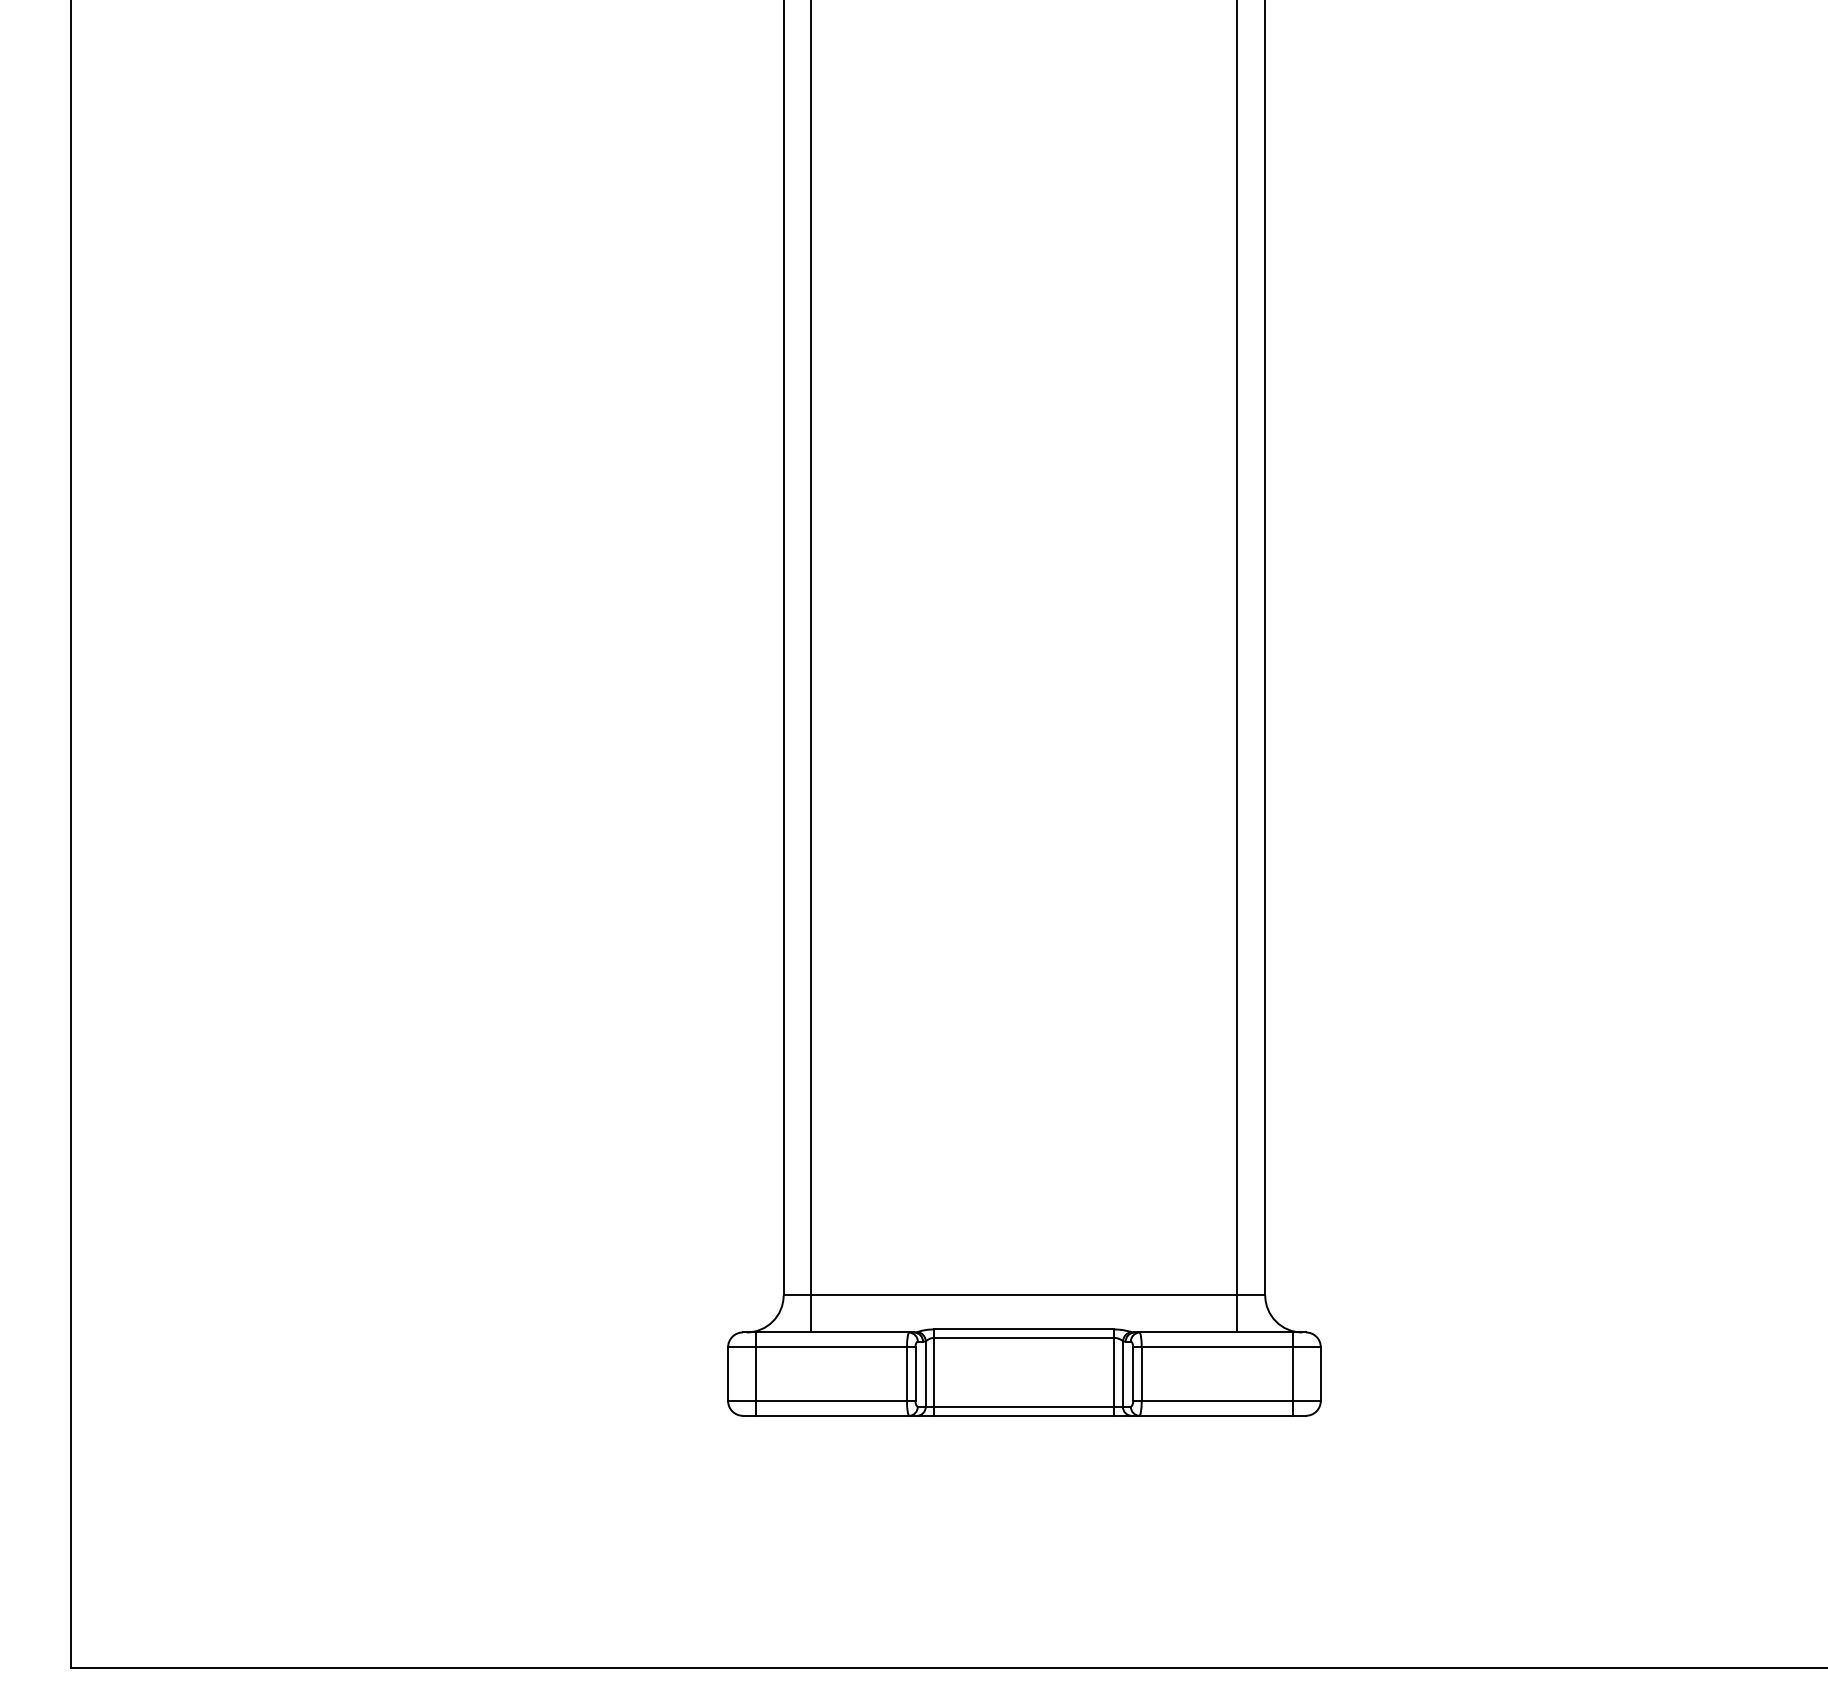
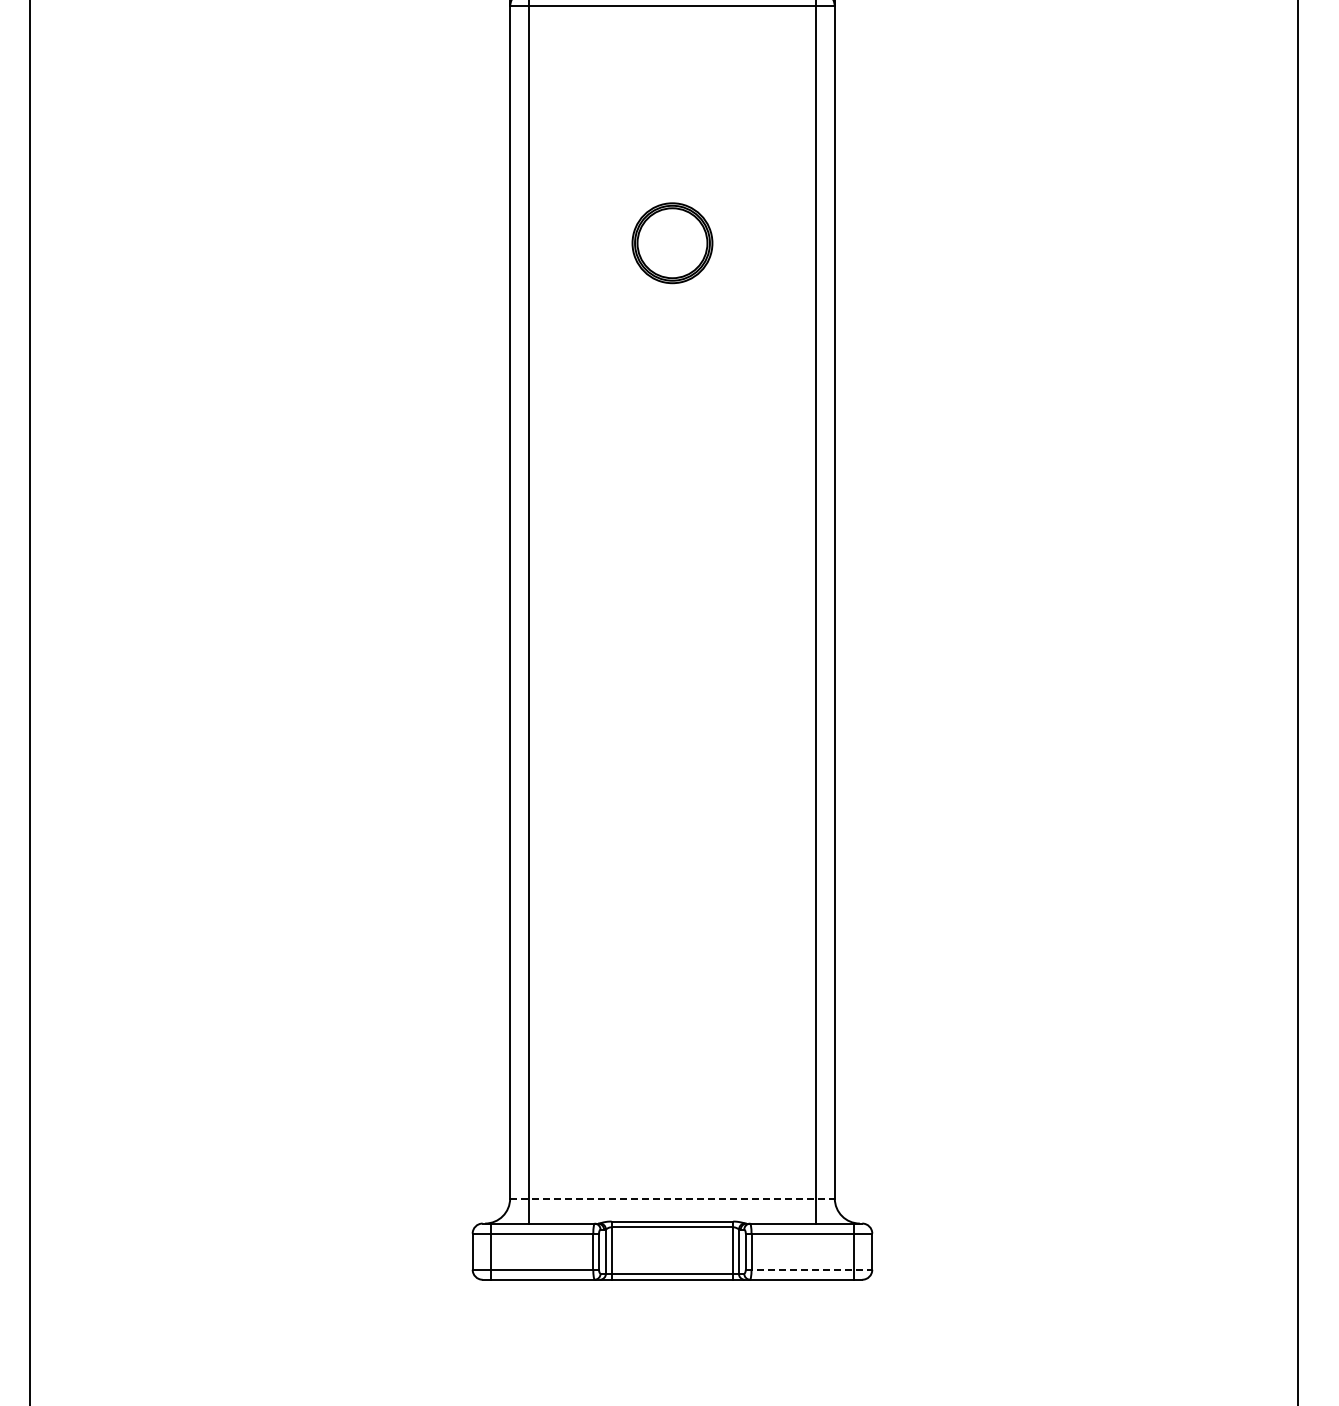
line: (1024, 1295) -> (672, 1198), solid -> dashed
line: (1227, 1400) -> (809, 1269), solid -> dashed

